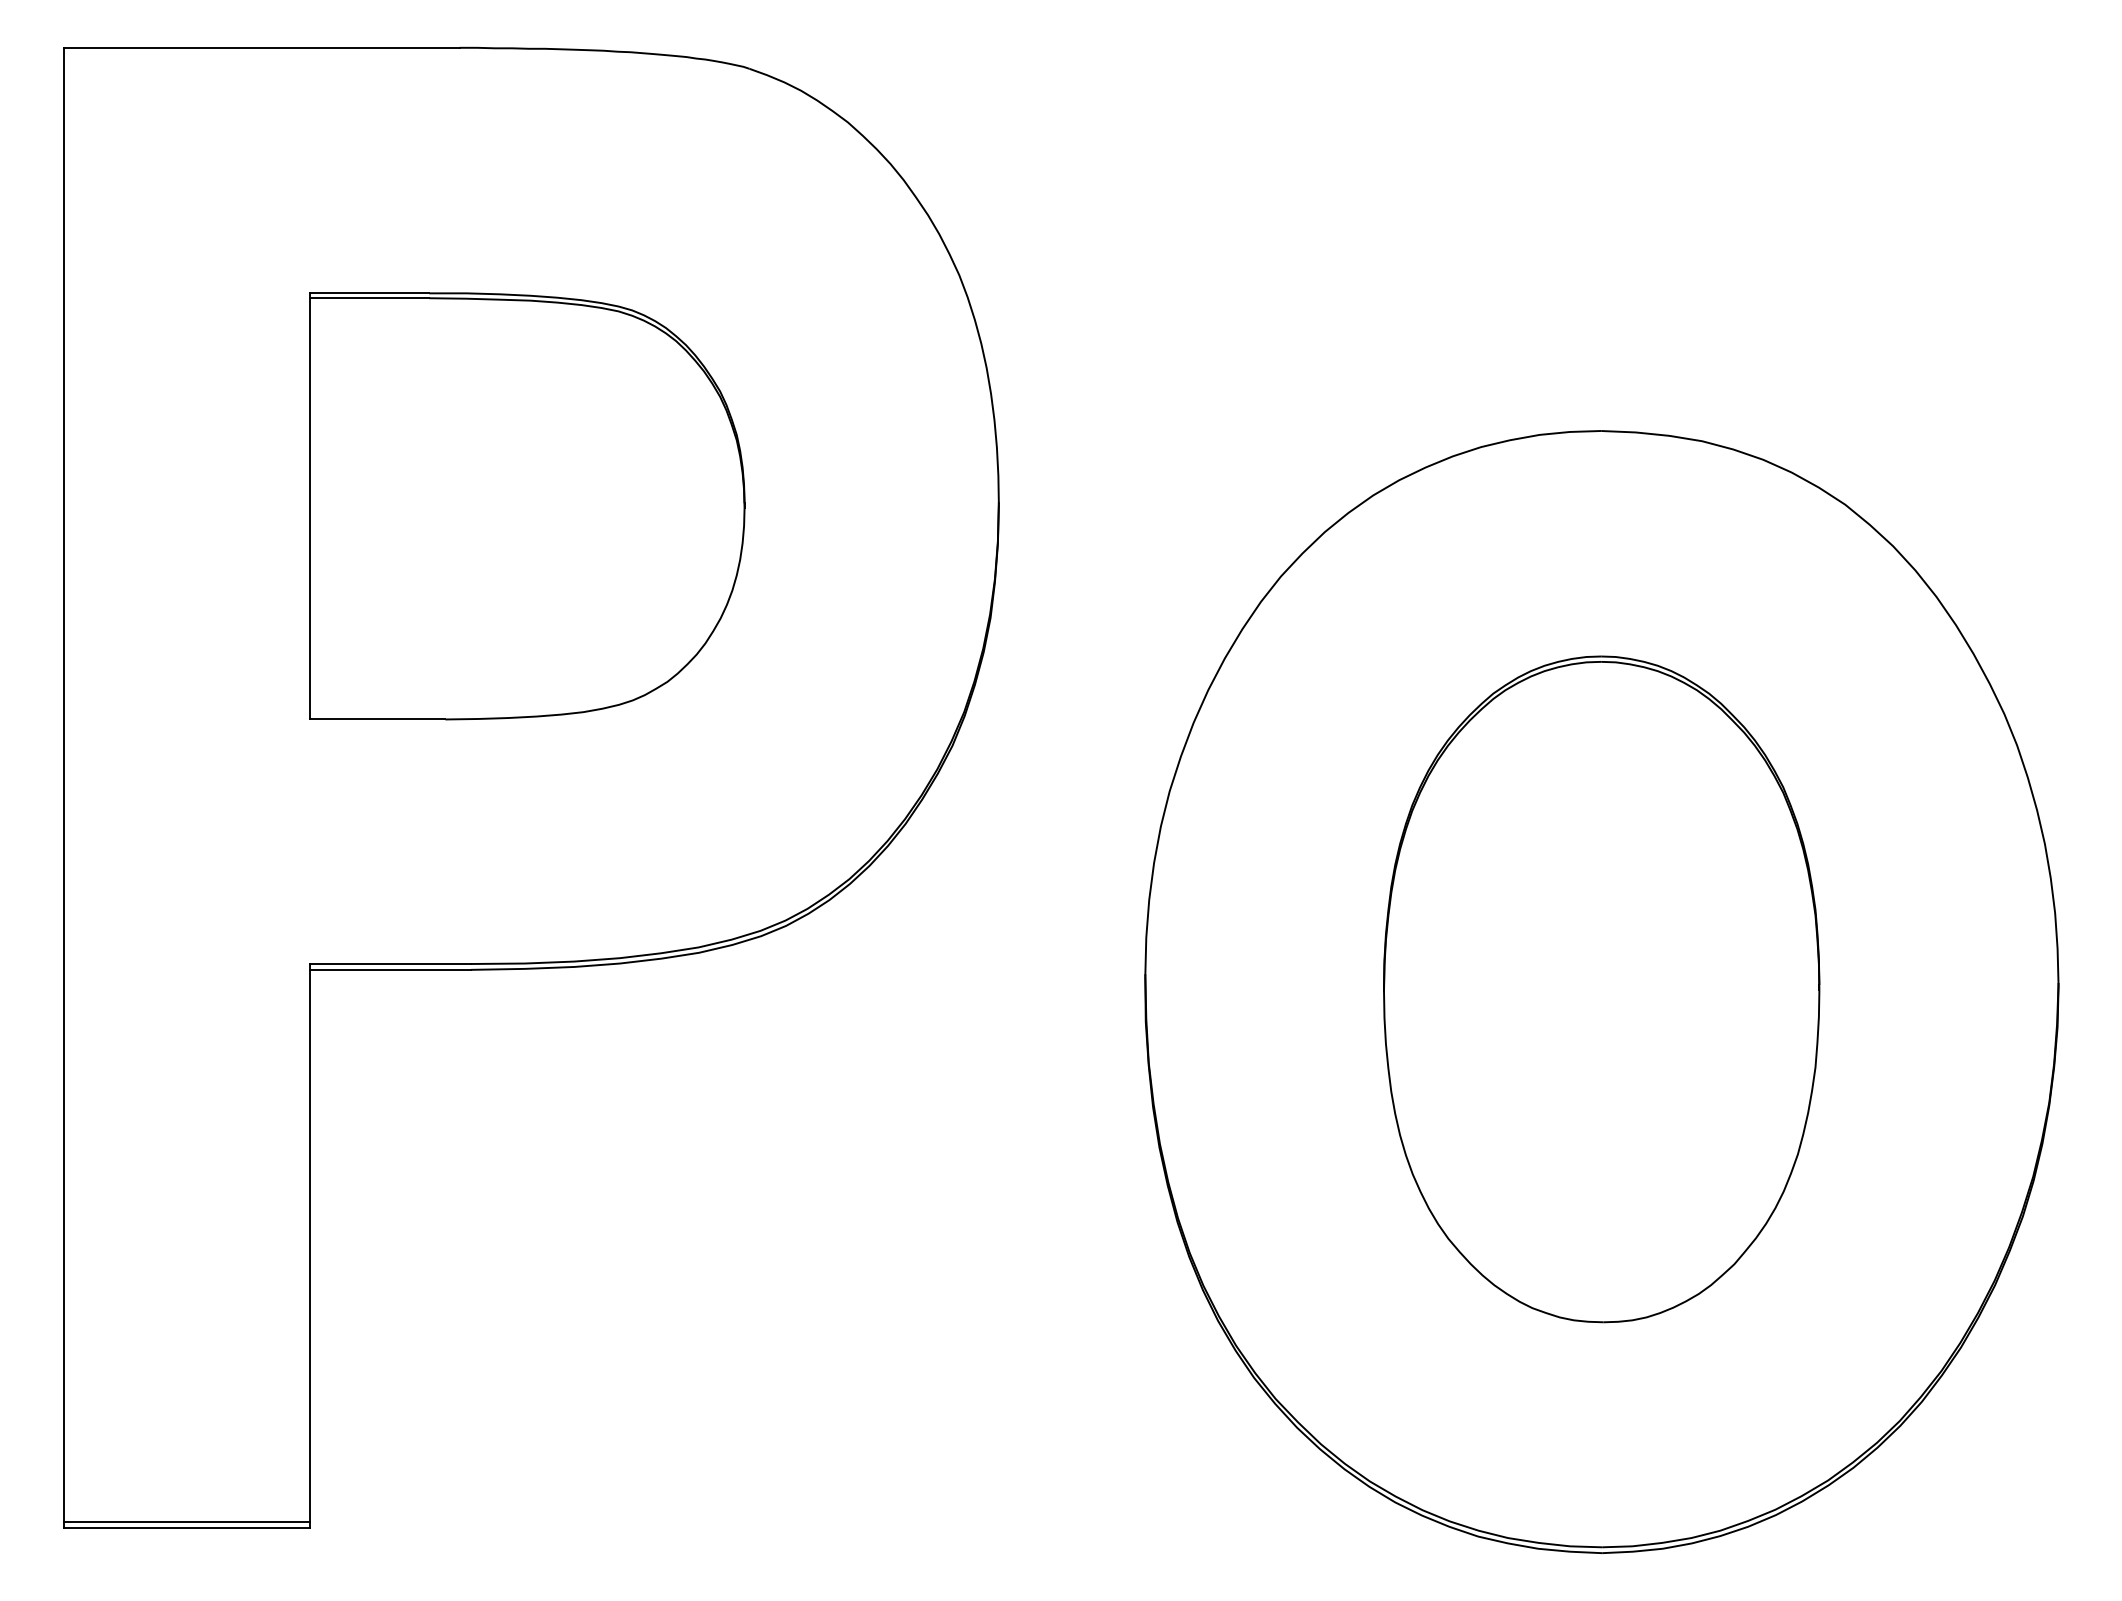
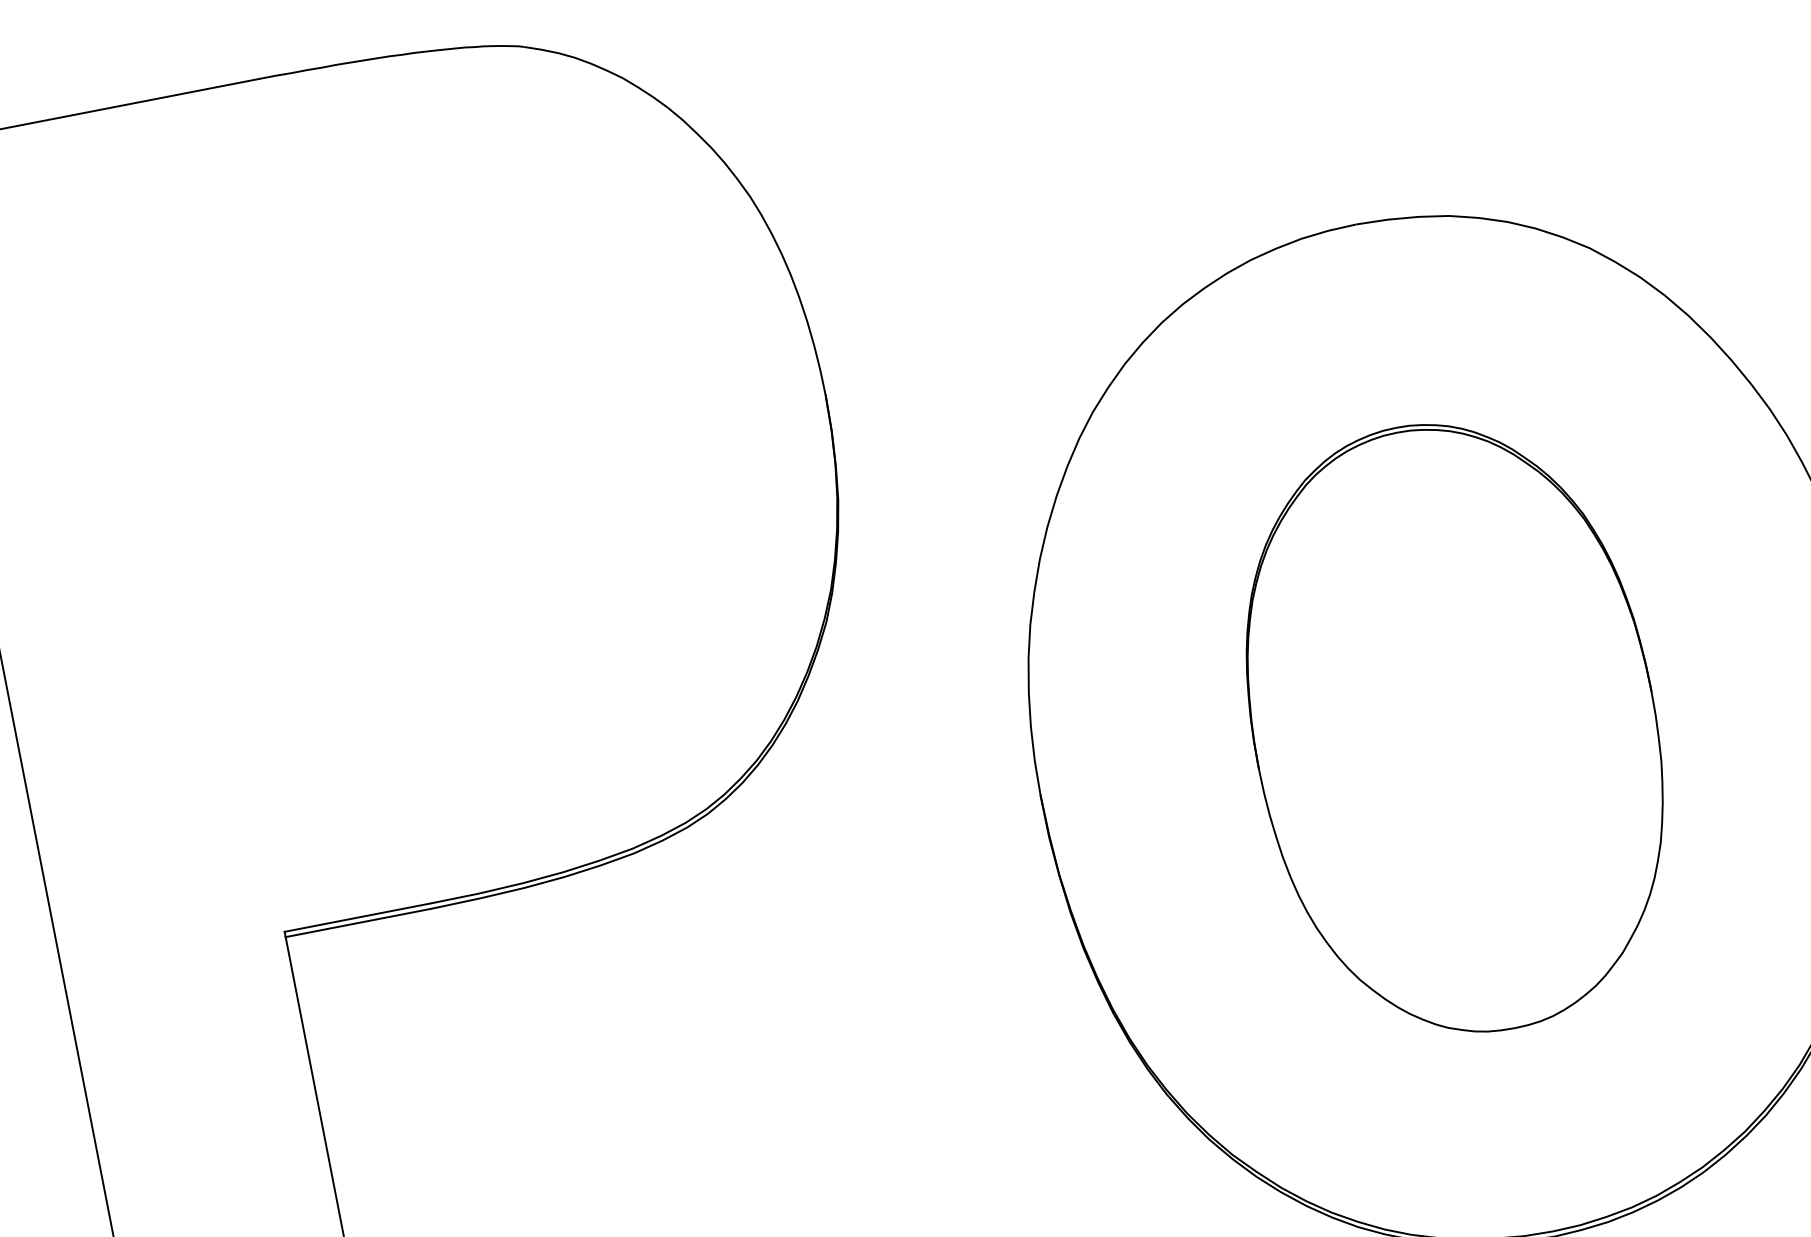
part: (527, 506) -> (400, 480), removed

